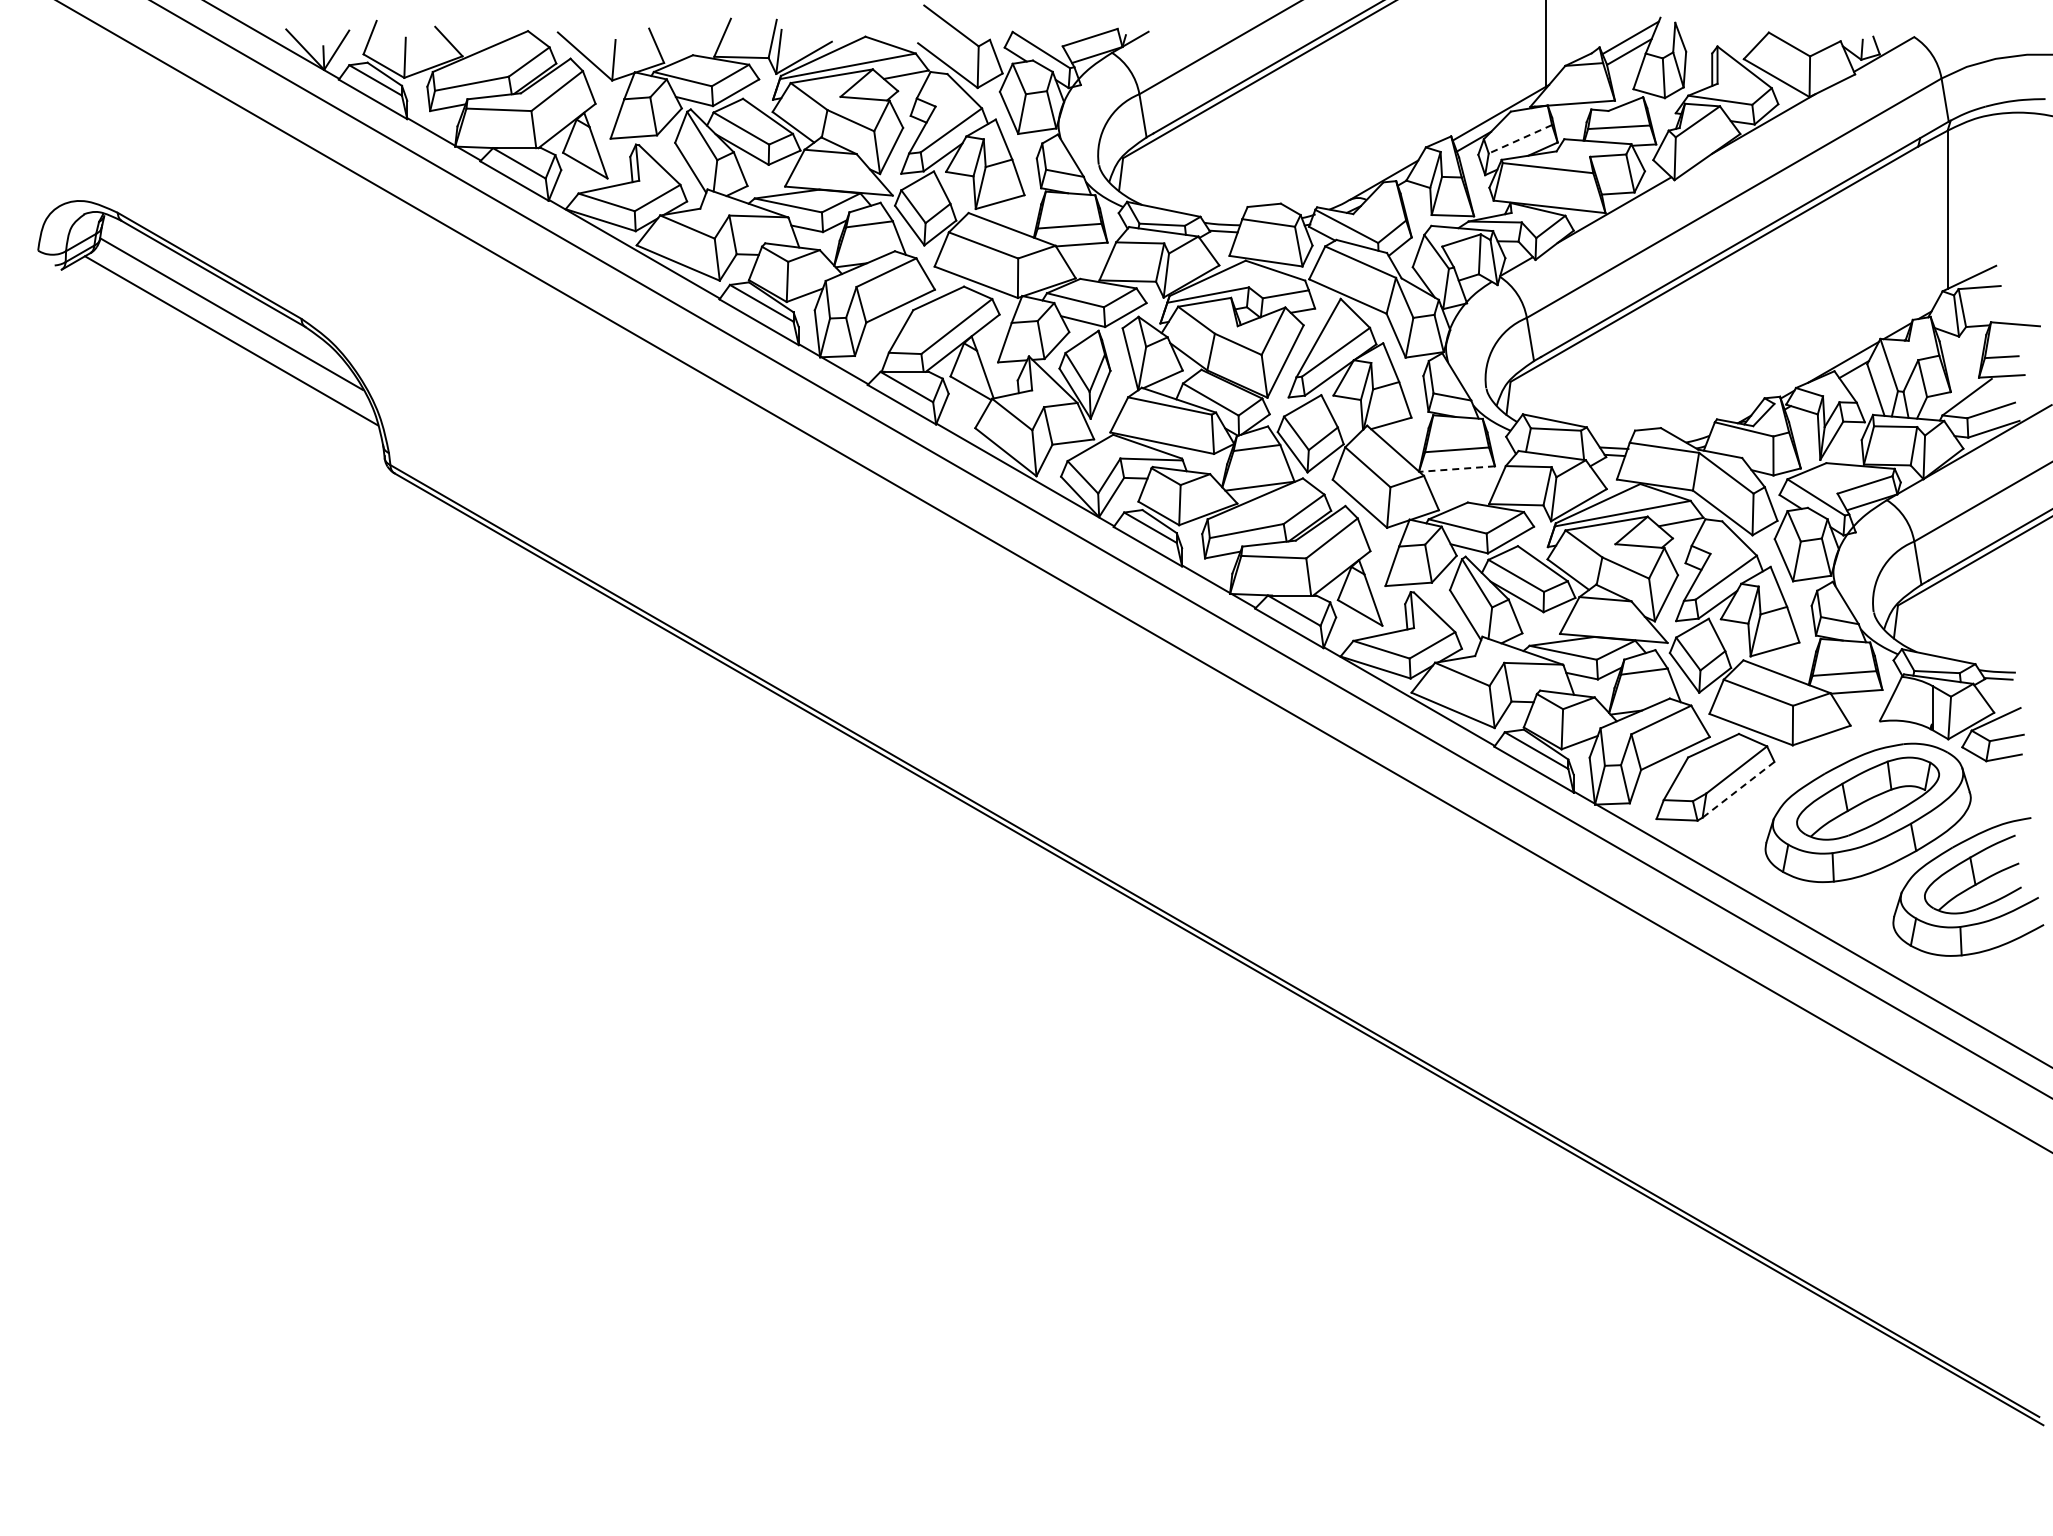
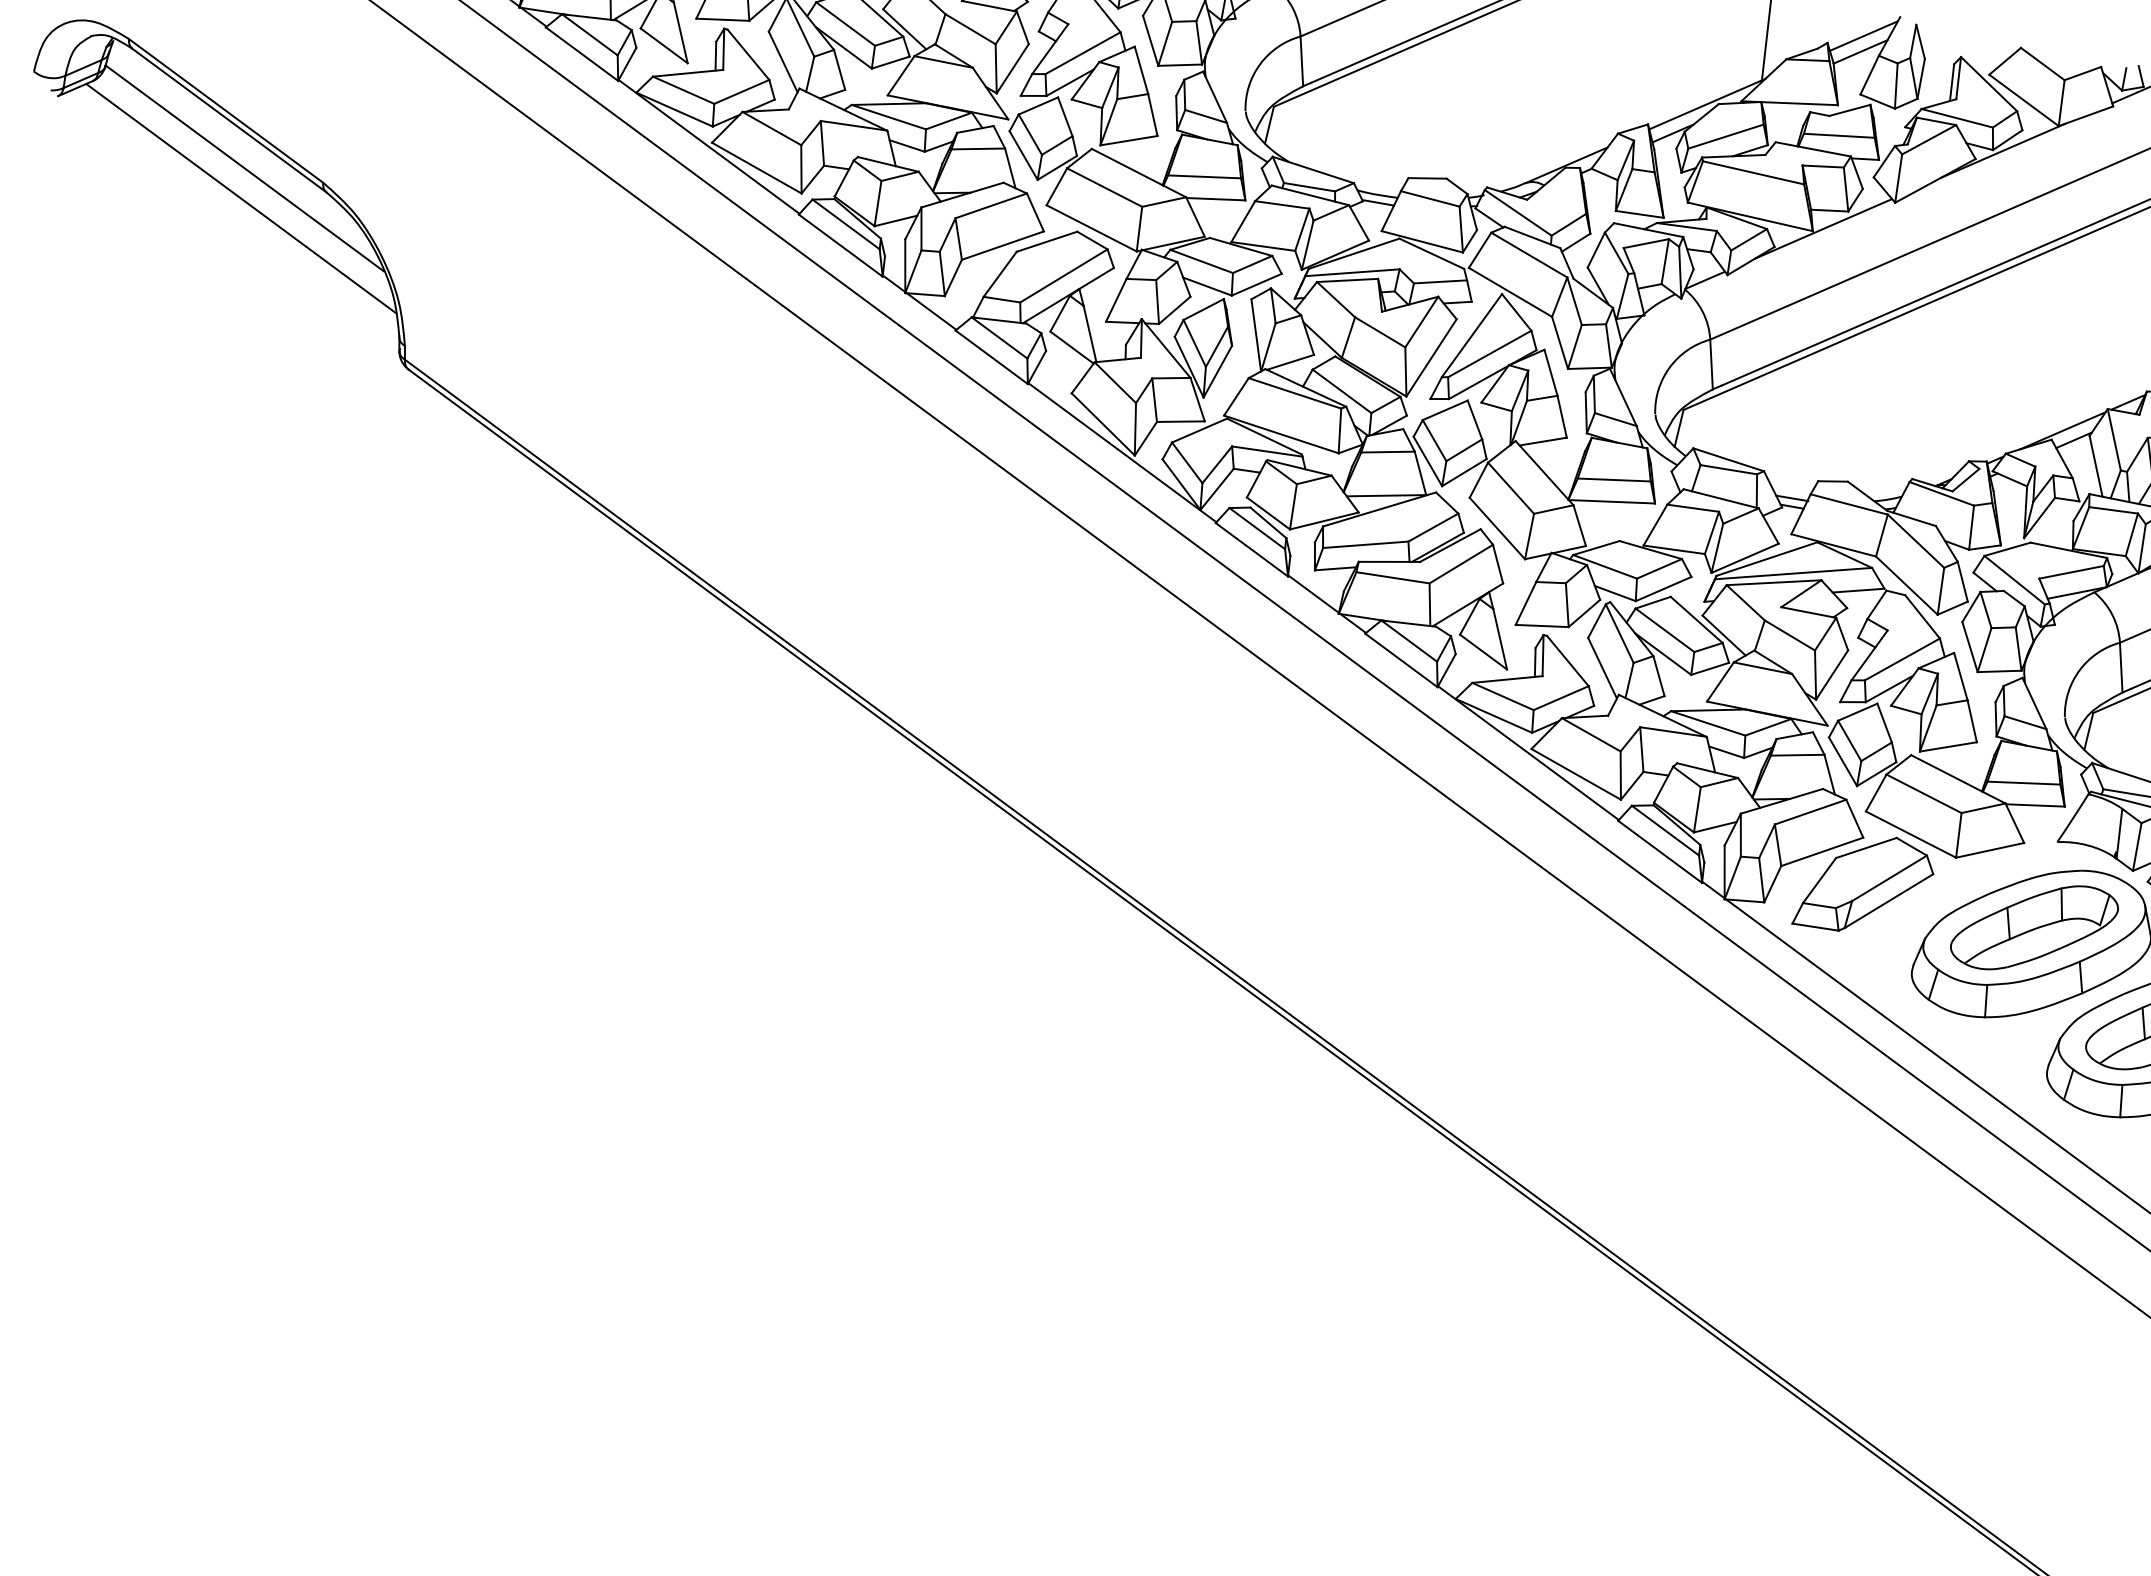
line: (1520, 139) -> (1726, 136), dashed -> solid
line: (1457, 469) -> (1612, 502), dashed -> solid
line: (1738, 790) -> (1888, 901), dashed -> solid

